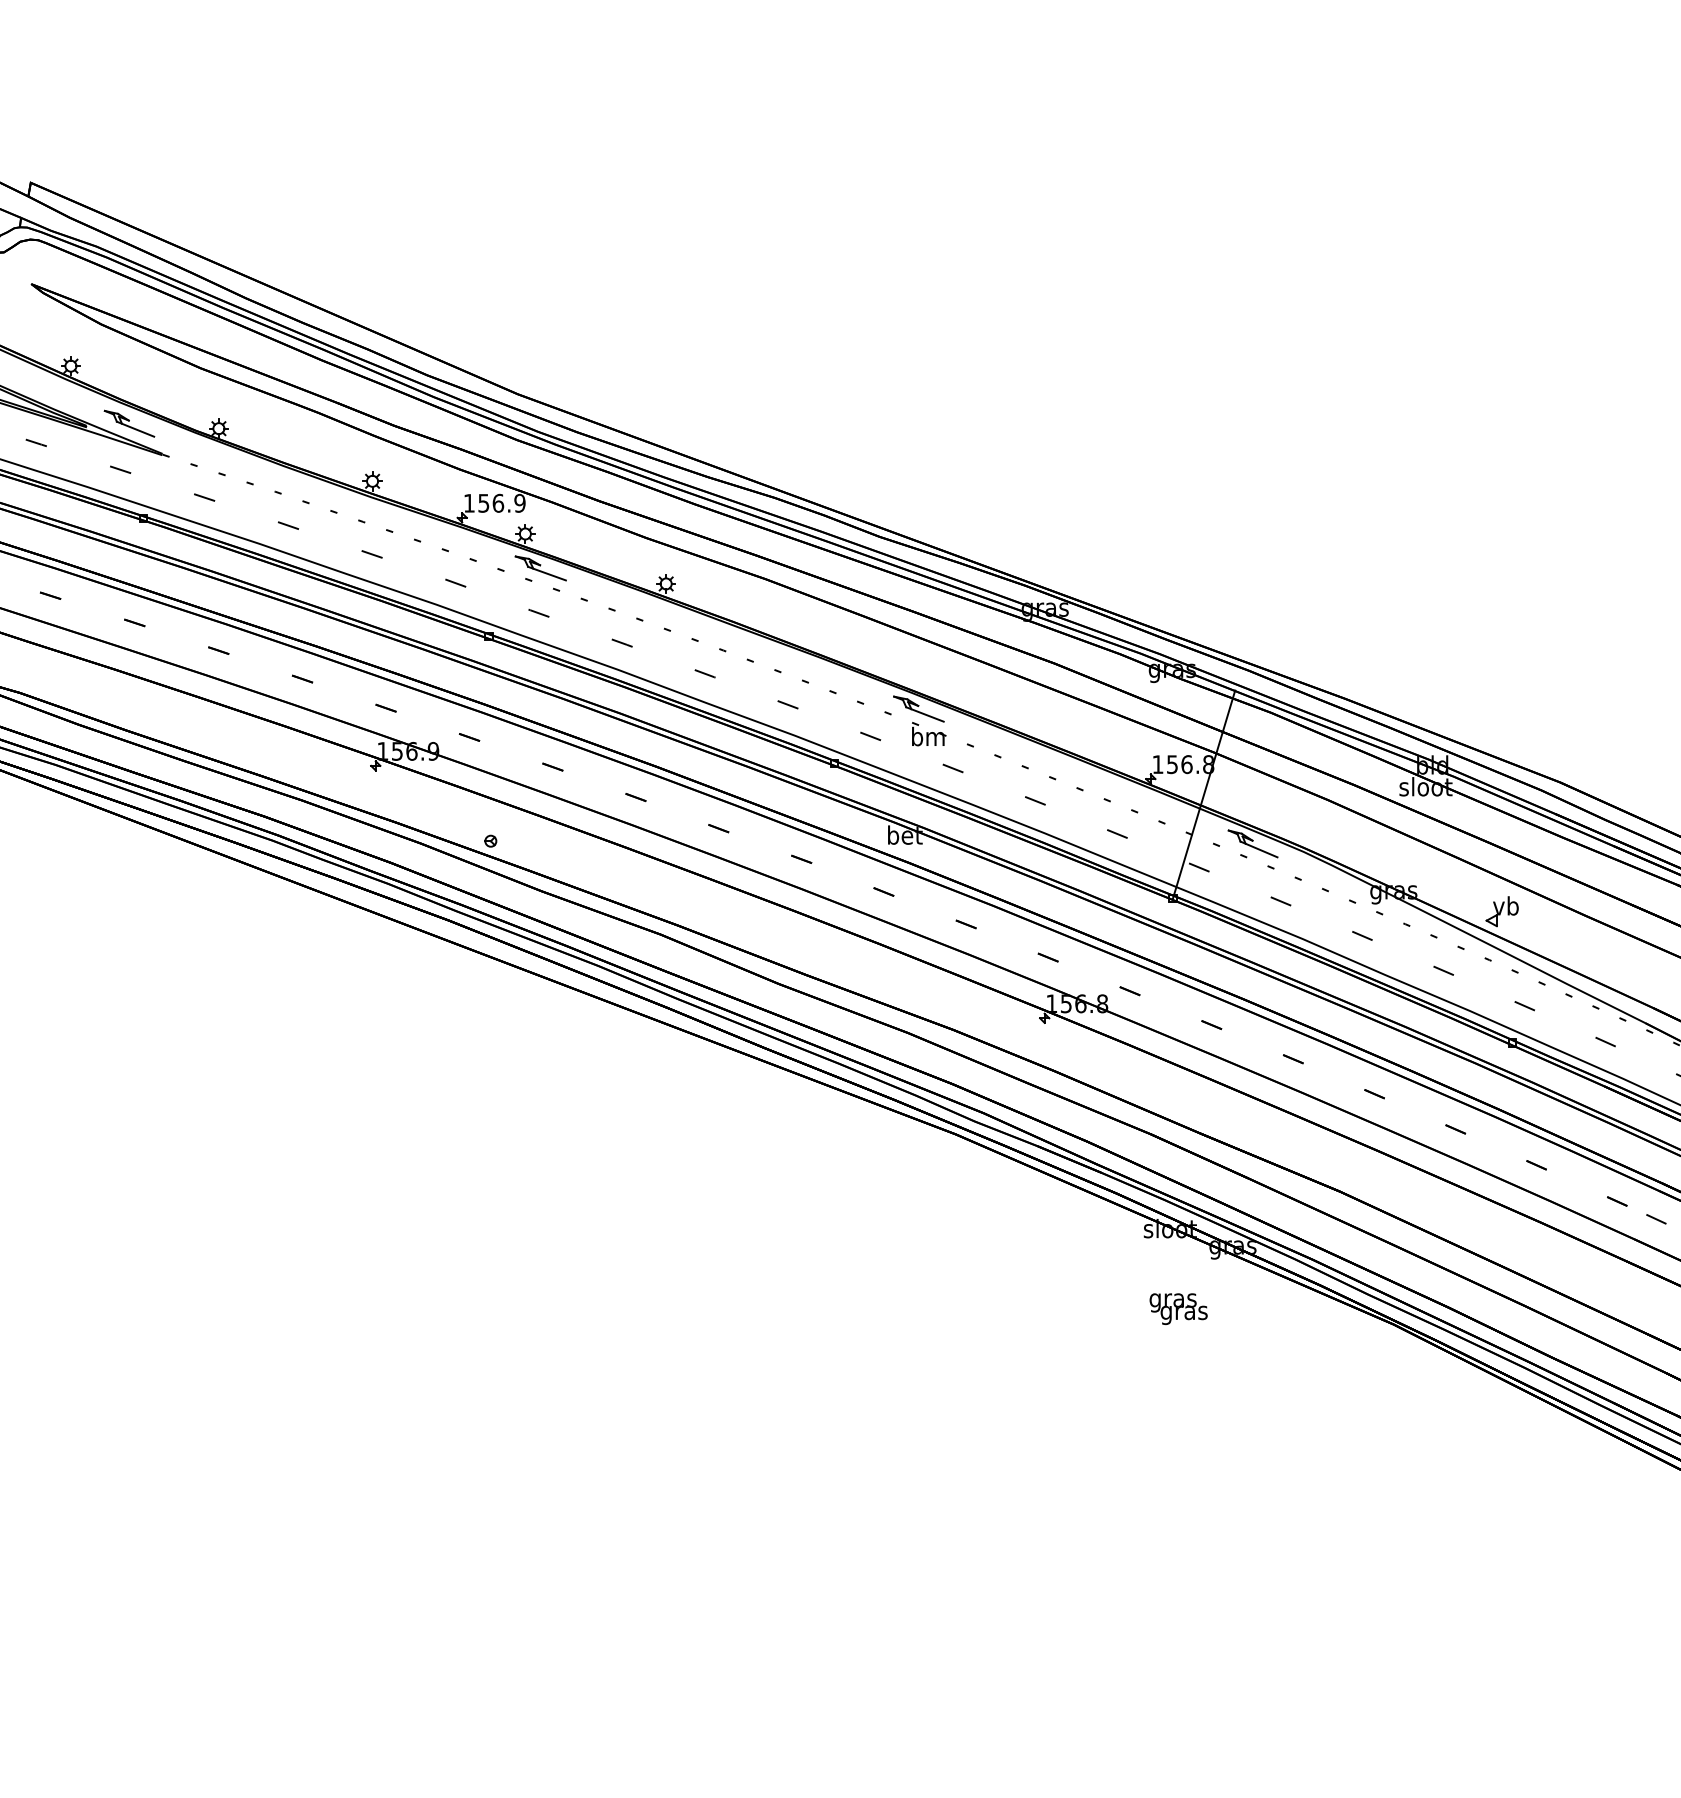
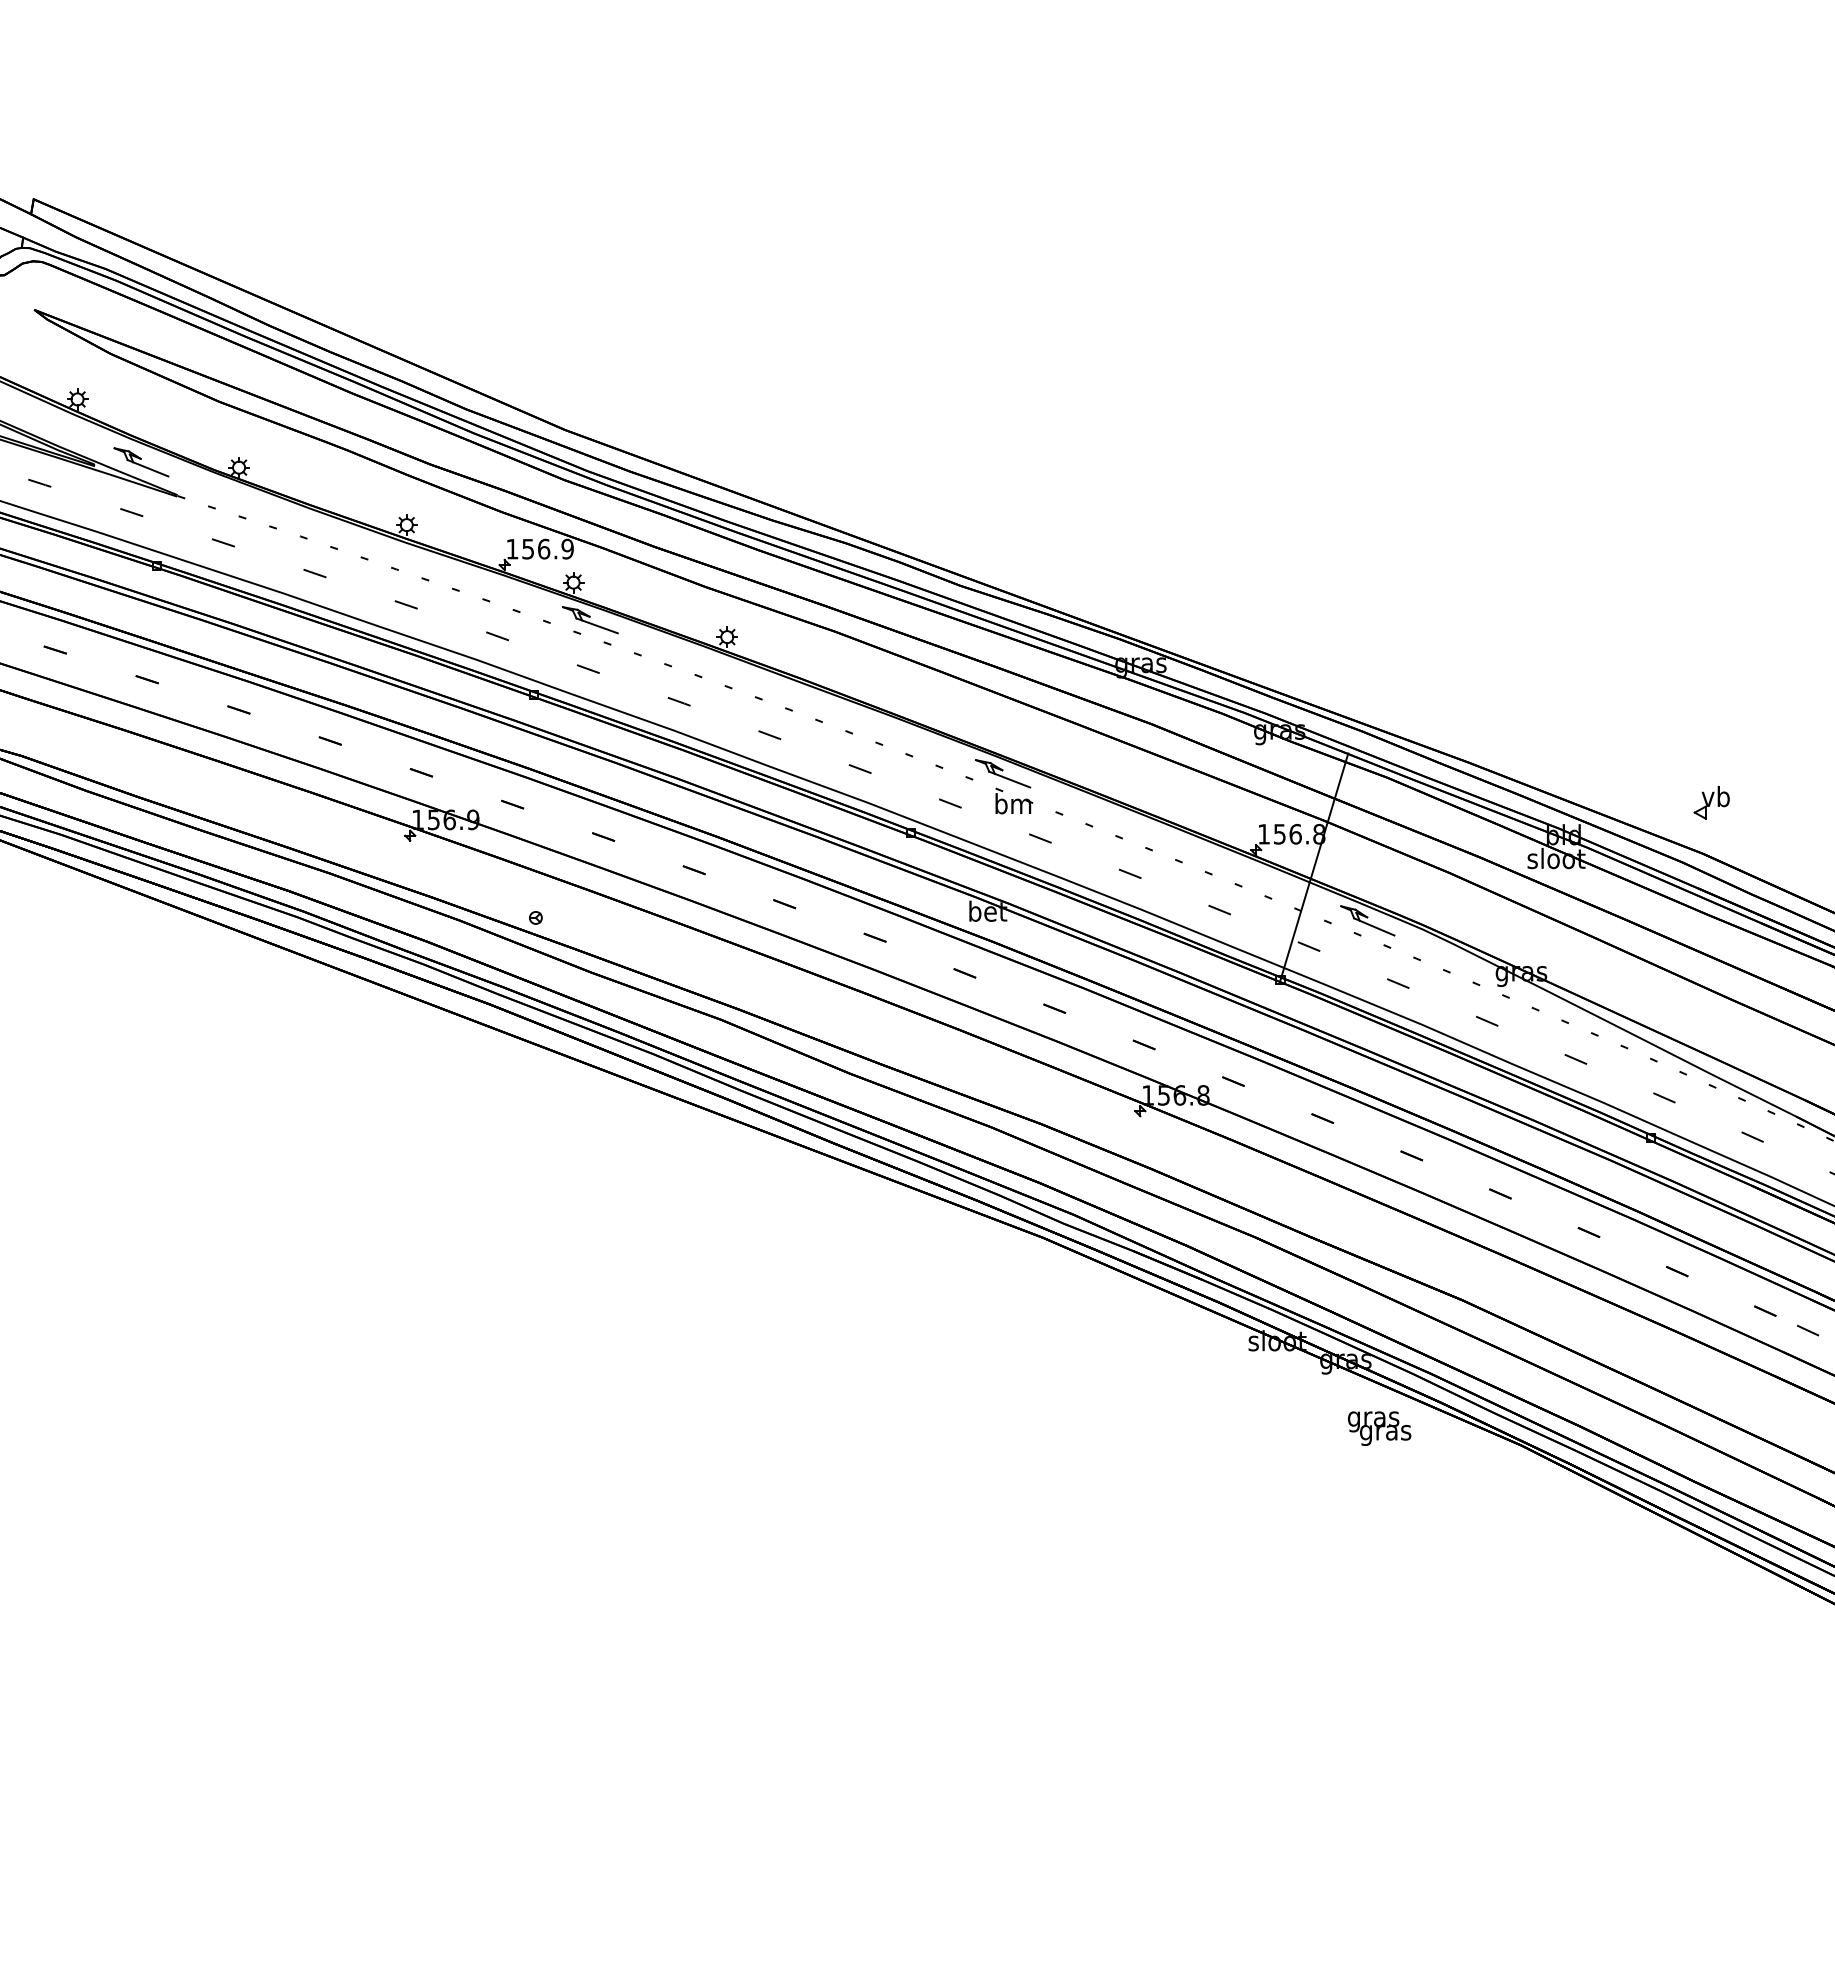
part: (1501, 911) -> (1711, 802), moved
text: (1178, 1308) -> (1379, 1428), moved

